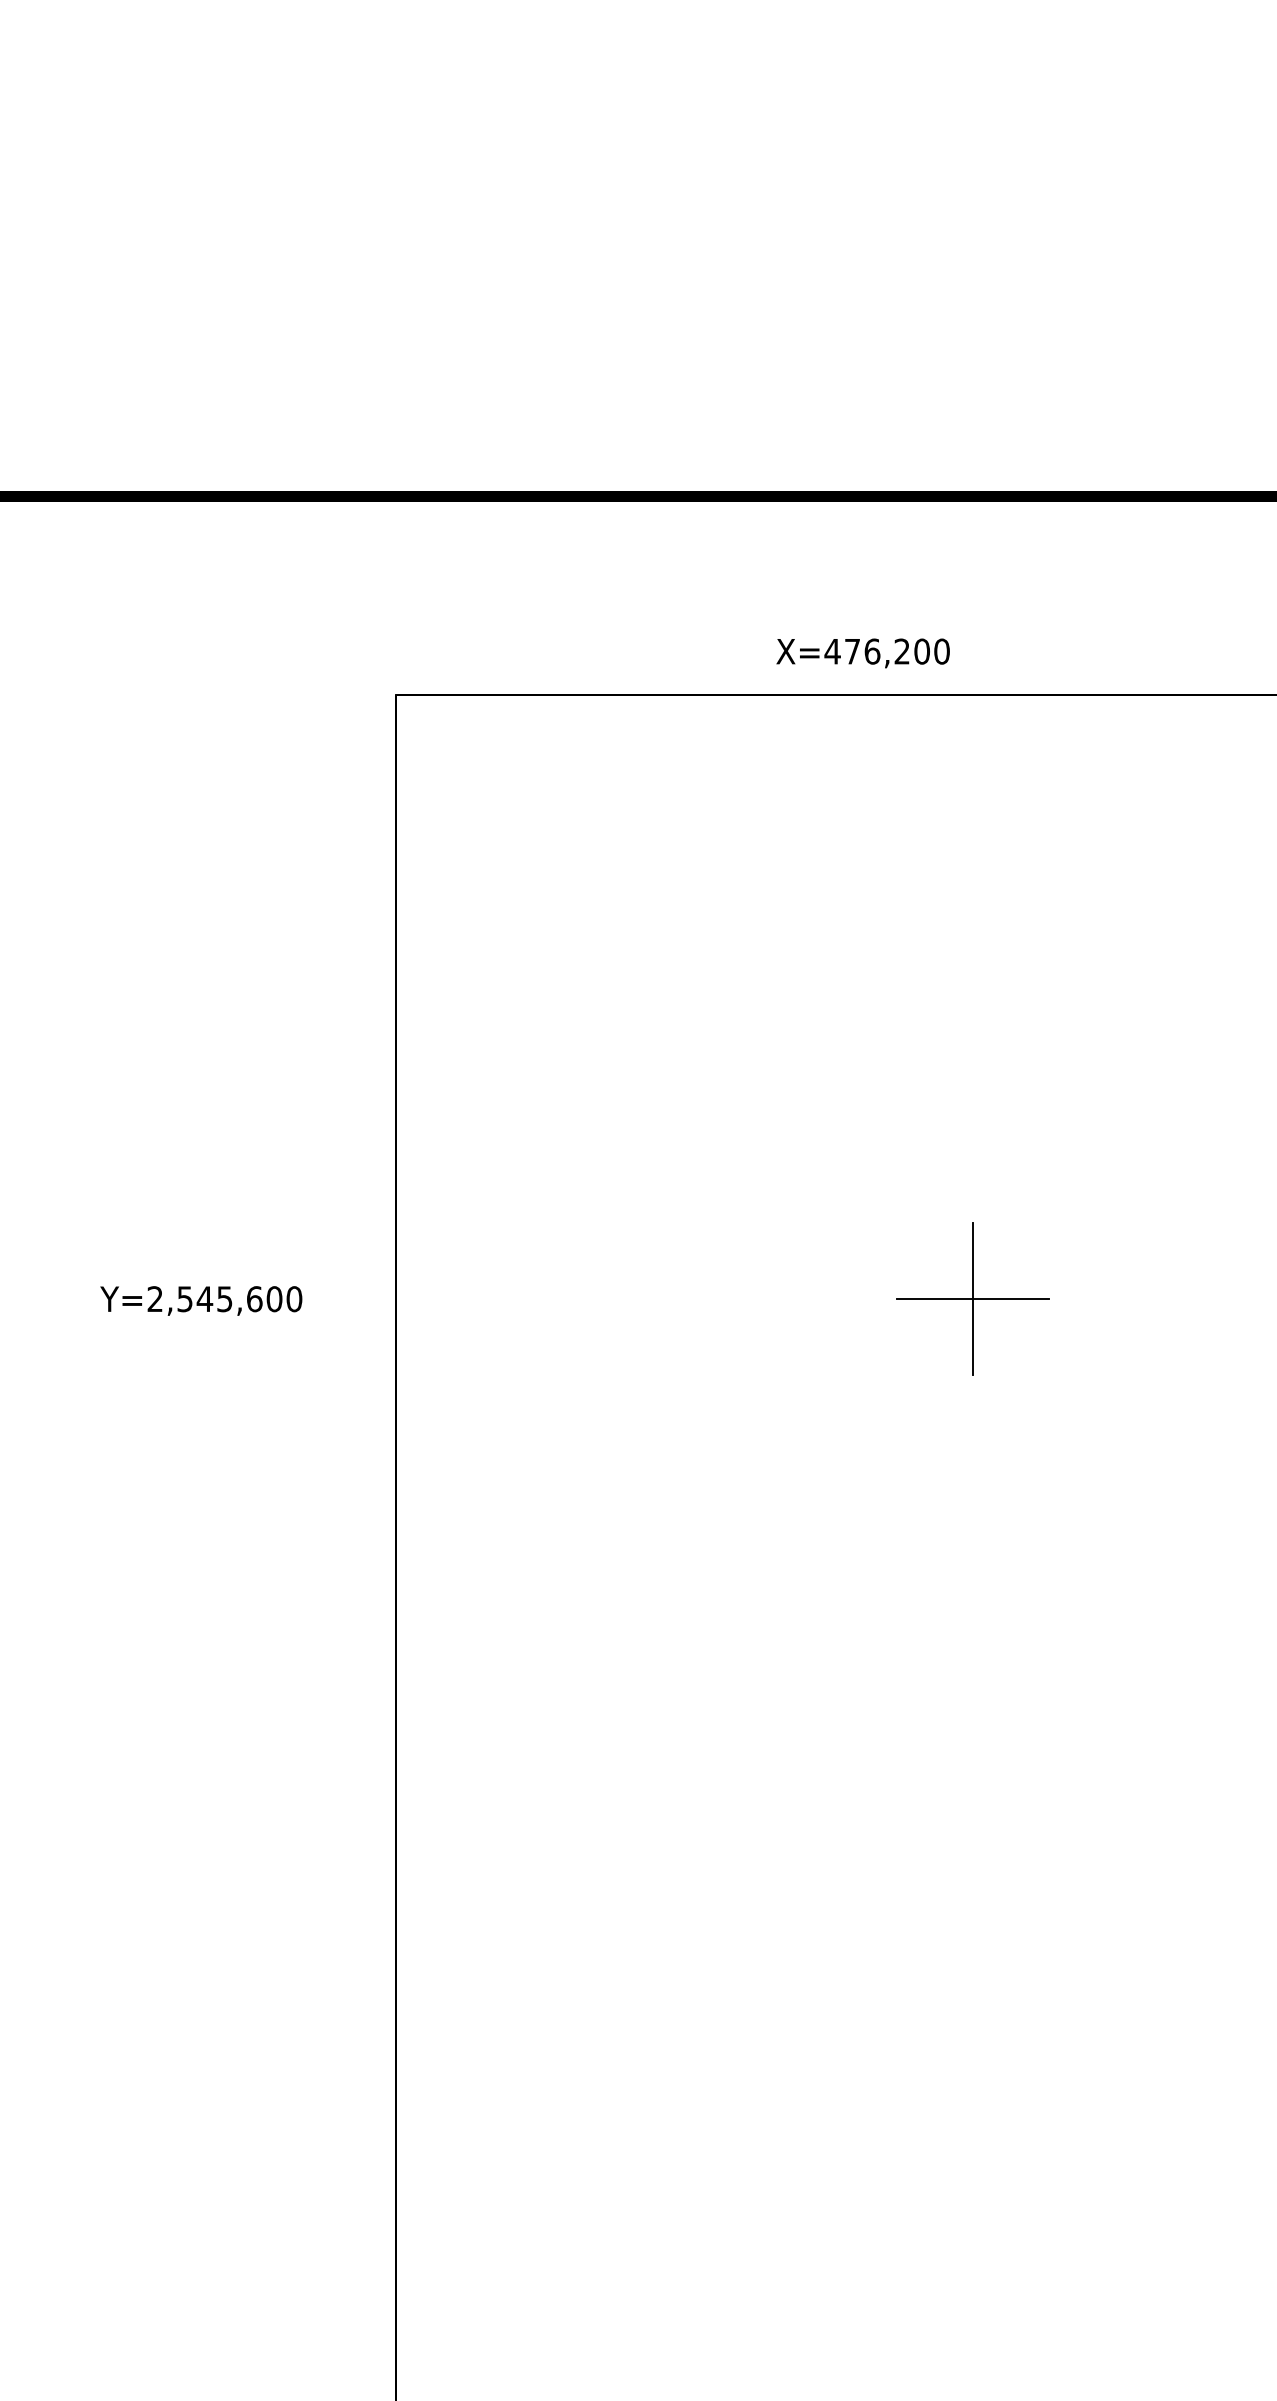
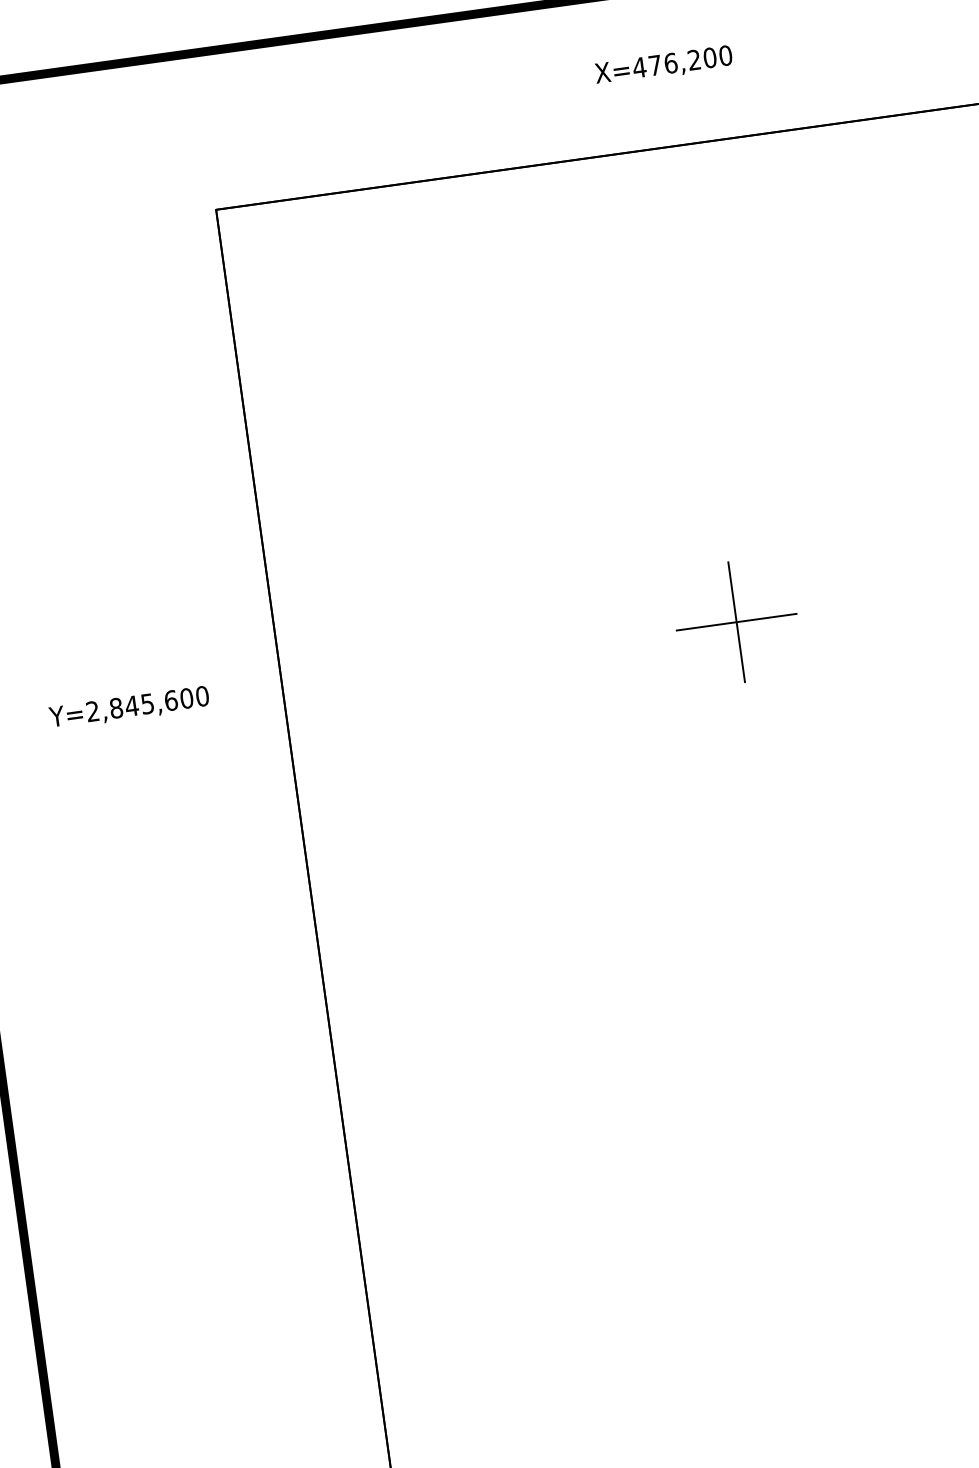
text: (862, 653) -> (663, 65), moved
text: (184, 1299) -> (115, 708), Y=2,545,600 -> Y=2,845,600

